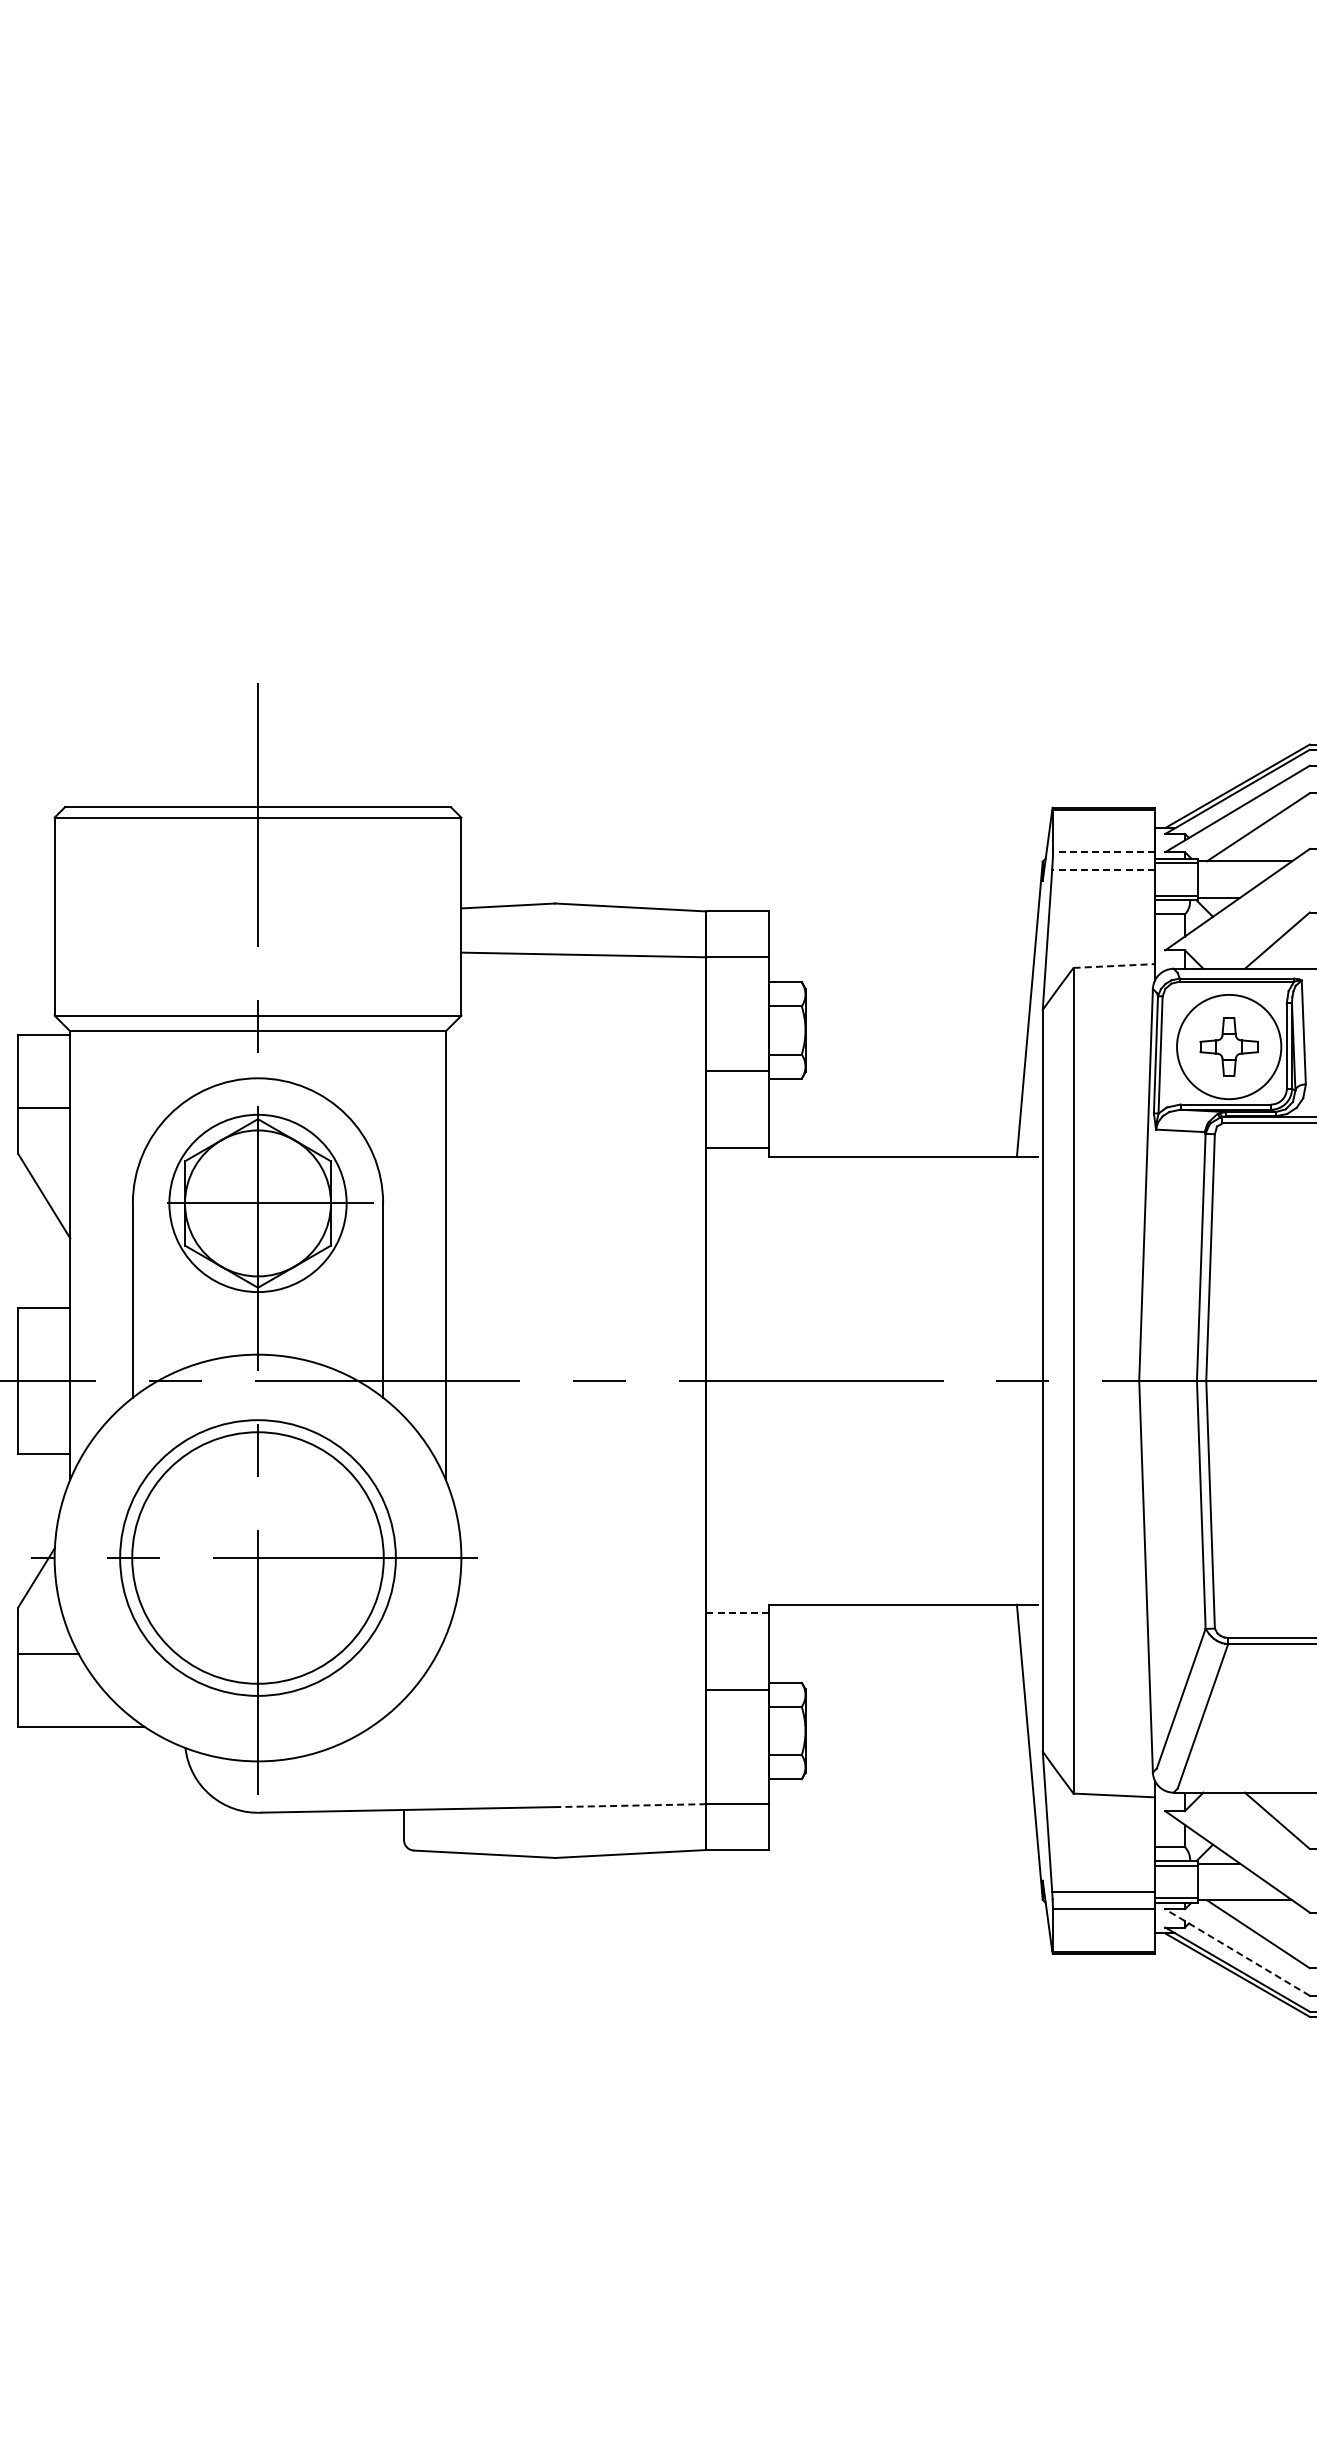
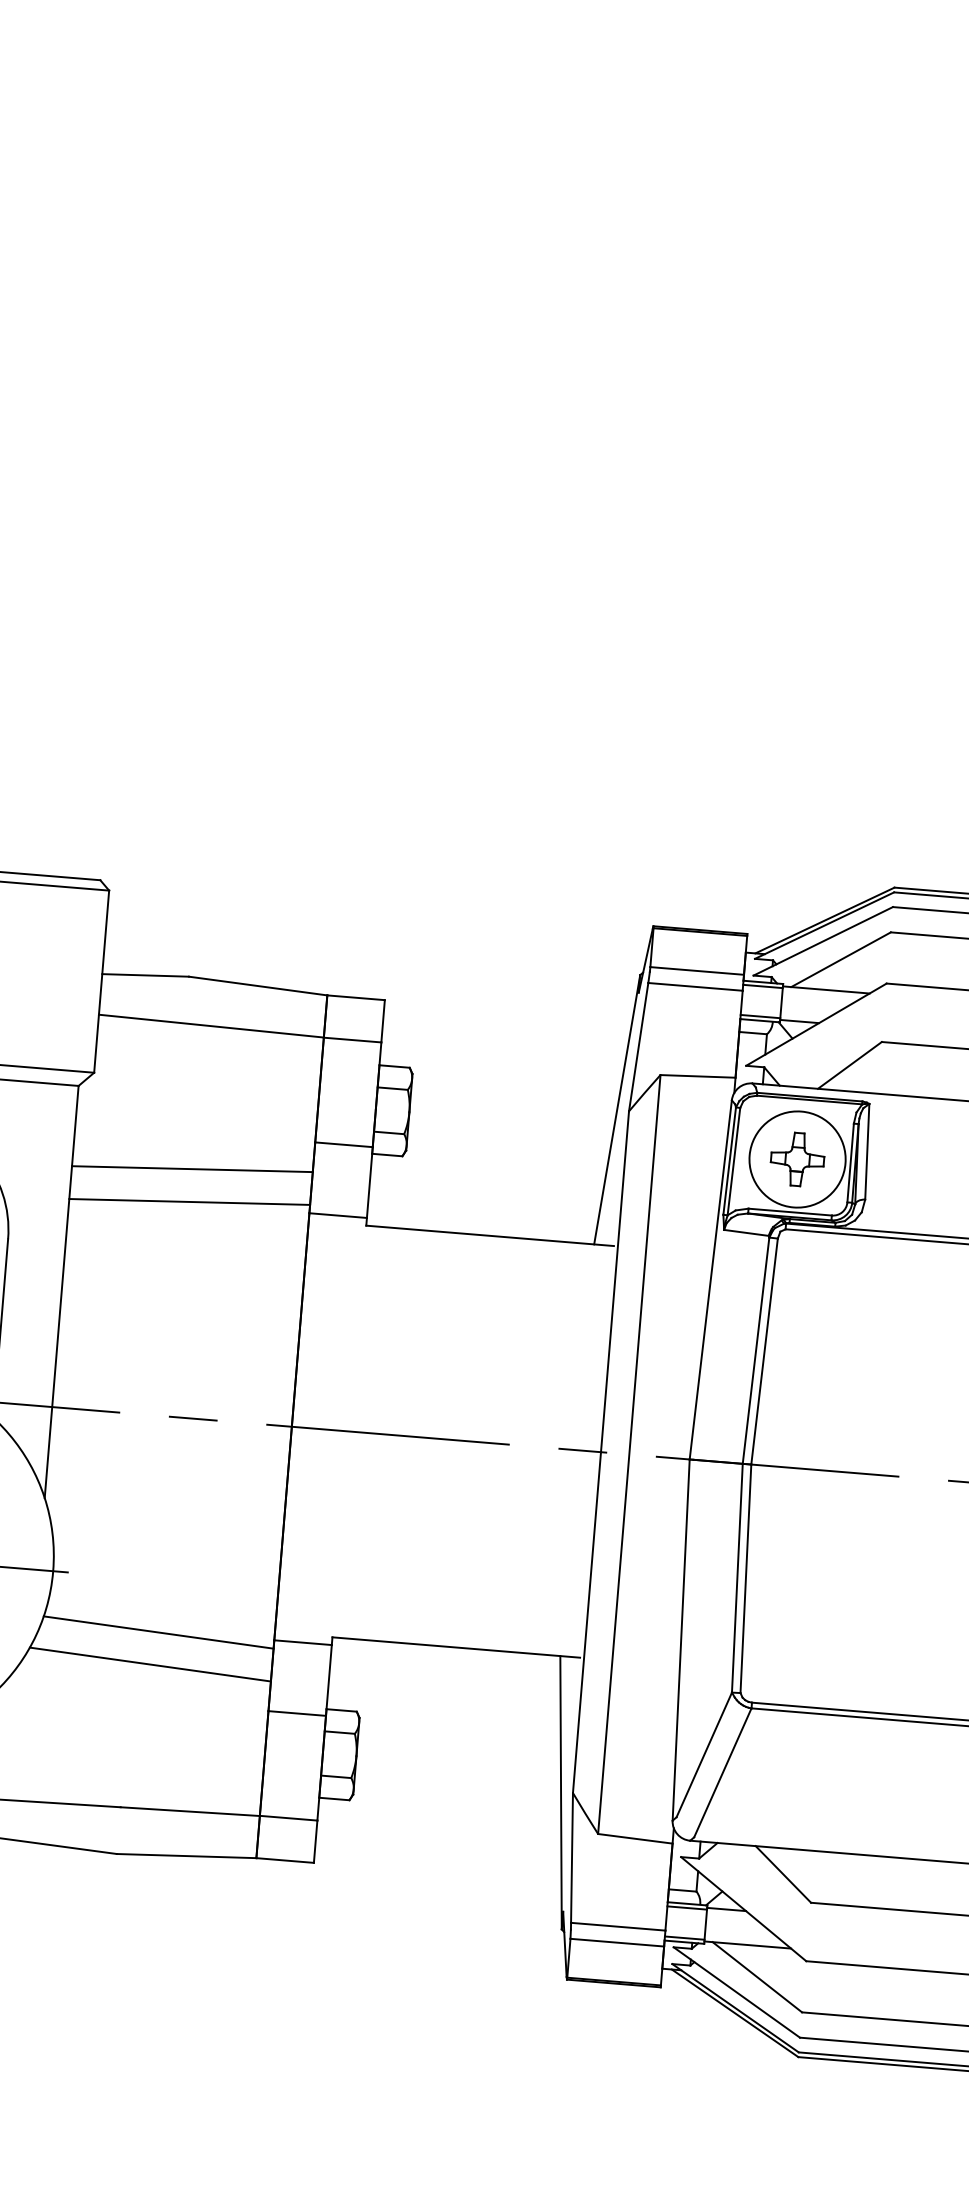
line: (1103, 852) -> (696, 971), dashed -> solid
line: (1103, 869) -> (695, 986), dashed -> solid
line: (1114, 966) -> (698, 1076), dashed -> solid
line: (575, 1110) -> (191, 1168), added
line: (575, 1146) -> (189, 1201), added
line: (738, 1613) -> (303, 1643), dashed -> solid
line: (580, 1614) -> (158, 1632), added
line: (574, 1649) -> (150, 1663), added
line: (630, 1805) -> (189, 1811), dashed -> solid
line: (1237, 1952) -> (736, 1992), dashed -> solid

